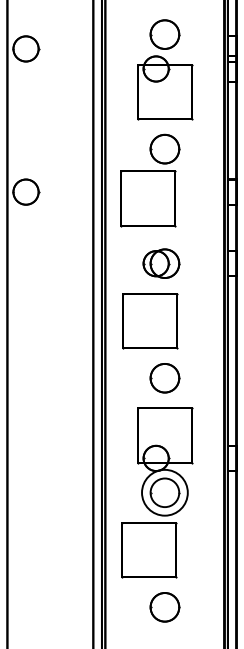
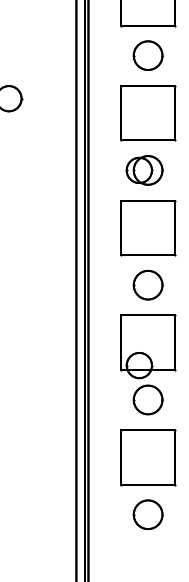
part: (148, 198) -> (148, 113), moved
part: (150, 321) -> (148, 228), moved
circle: (164, 492) -> (147, 399), size x0.62
part: (149, 550) -> (148, 457), moved

